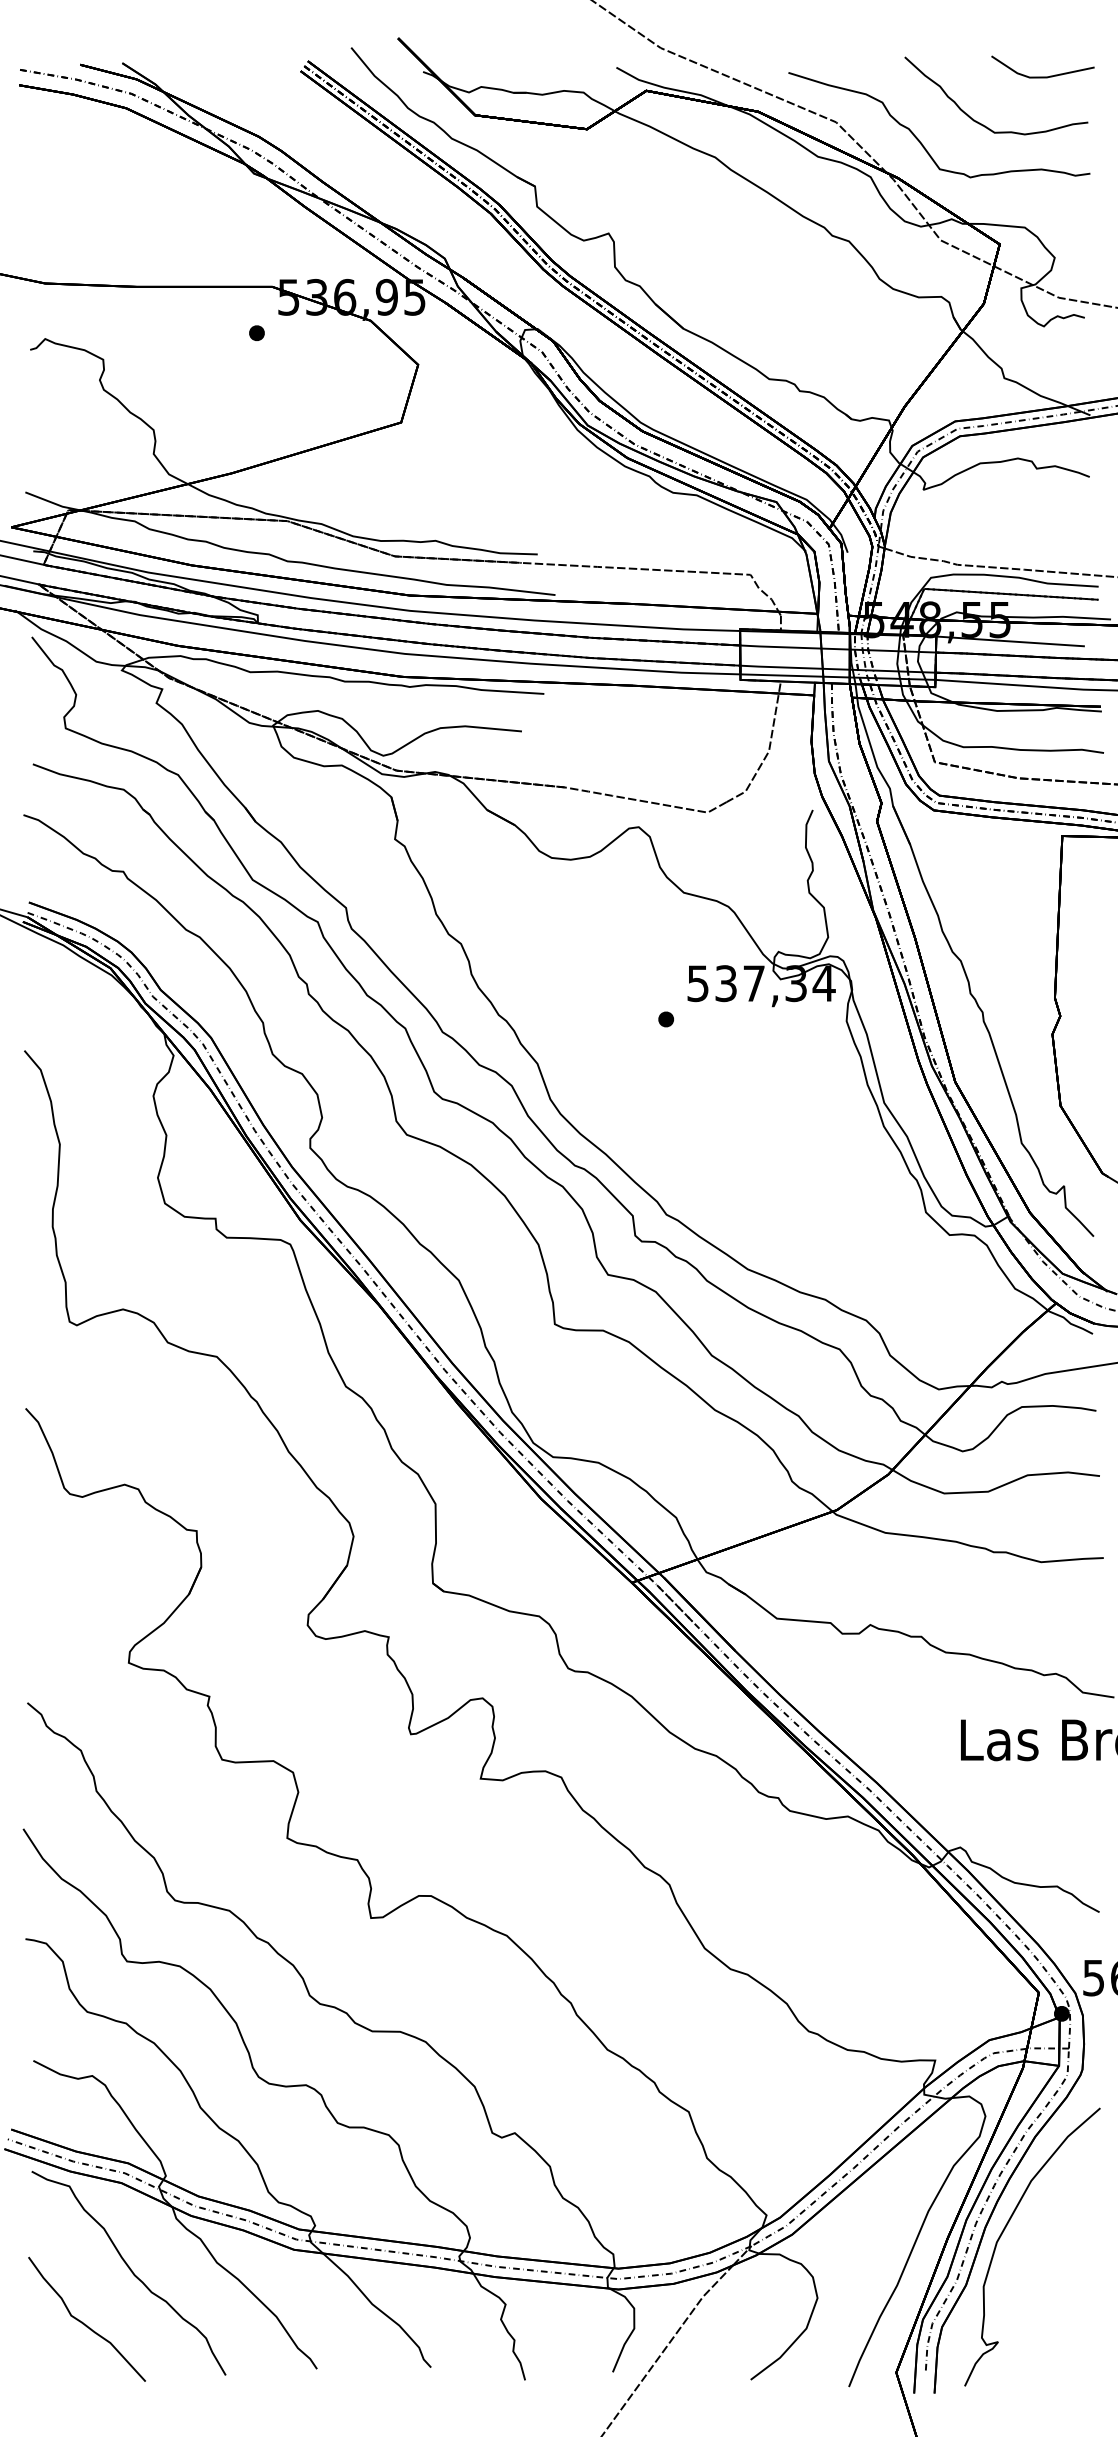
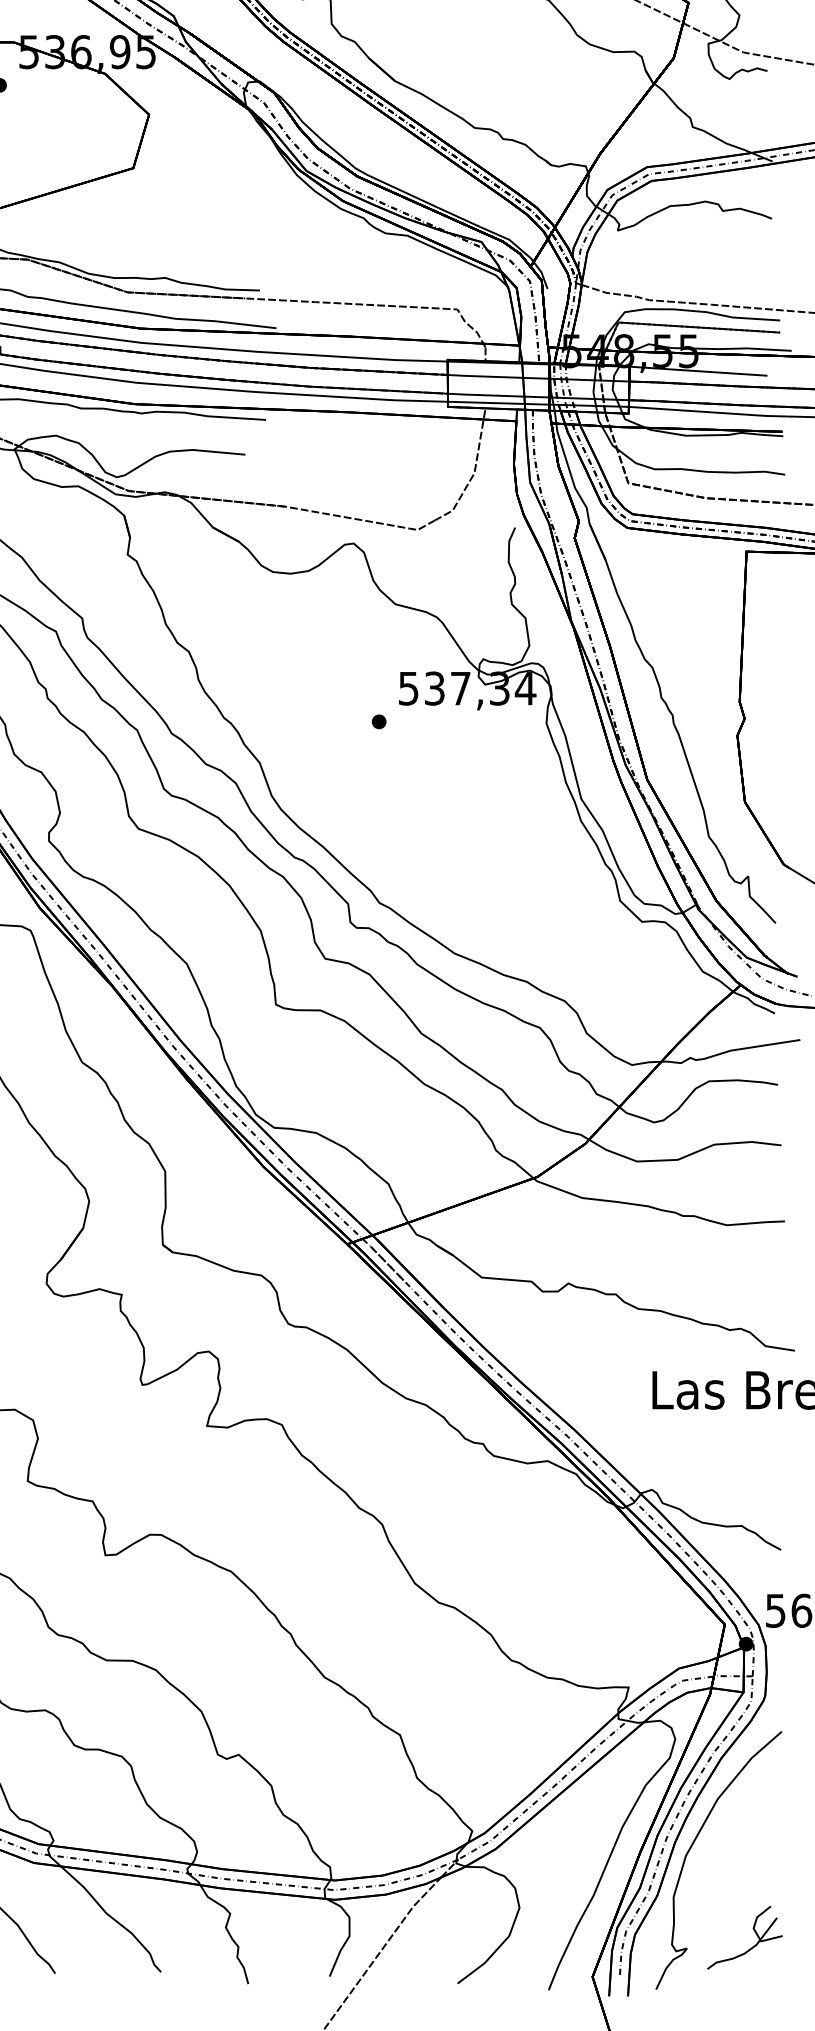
part: (1071, 2325) -> (755, 1933), added

